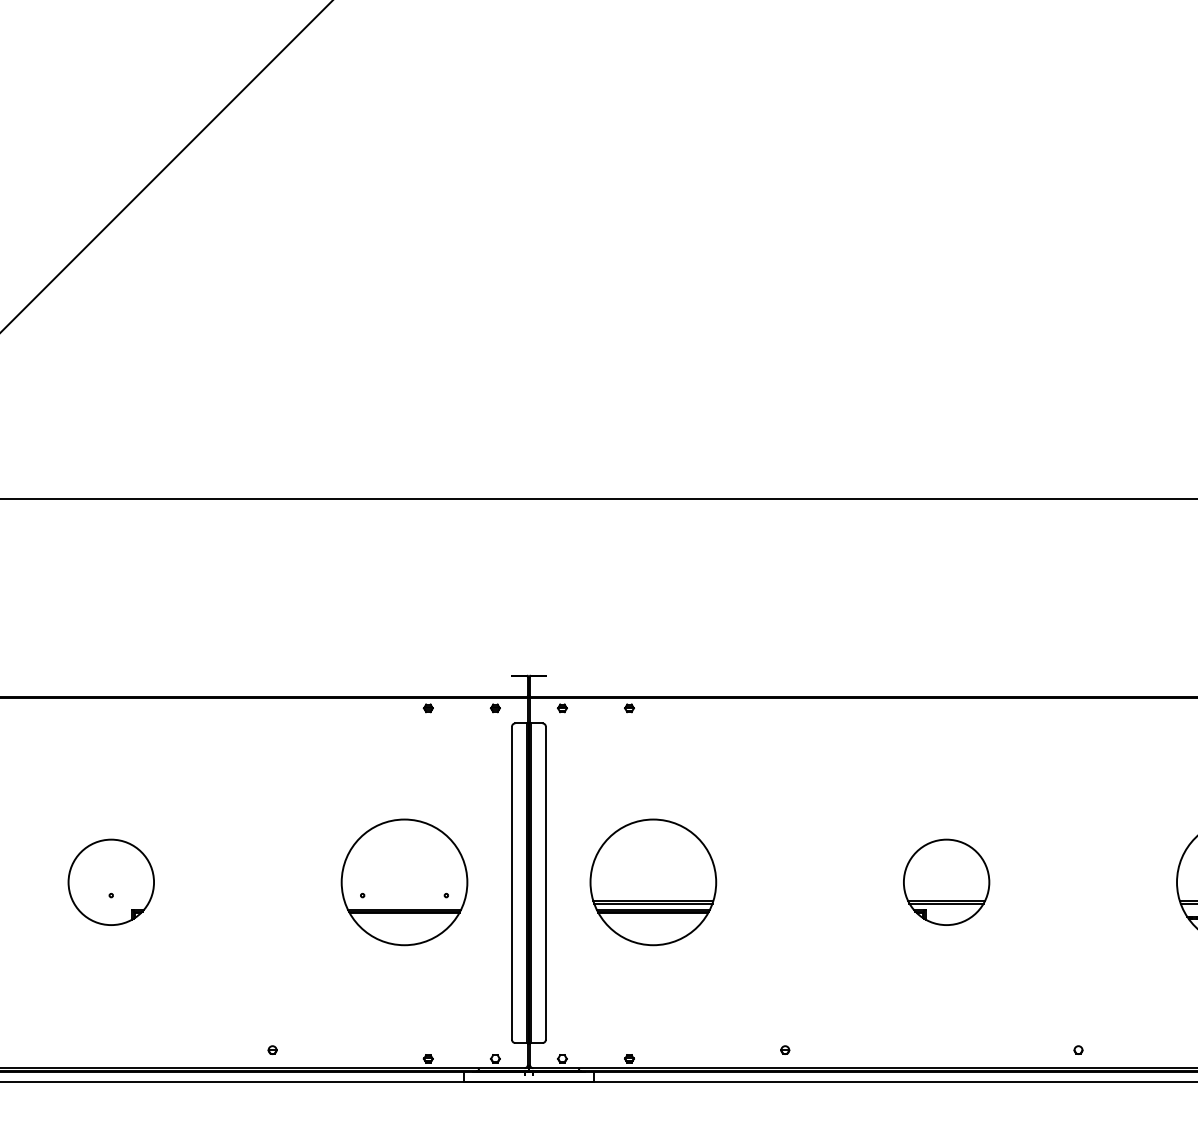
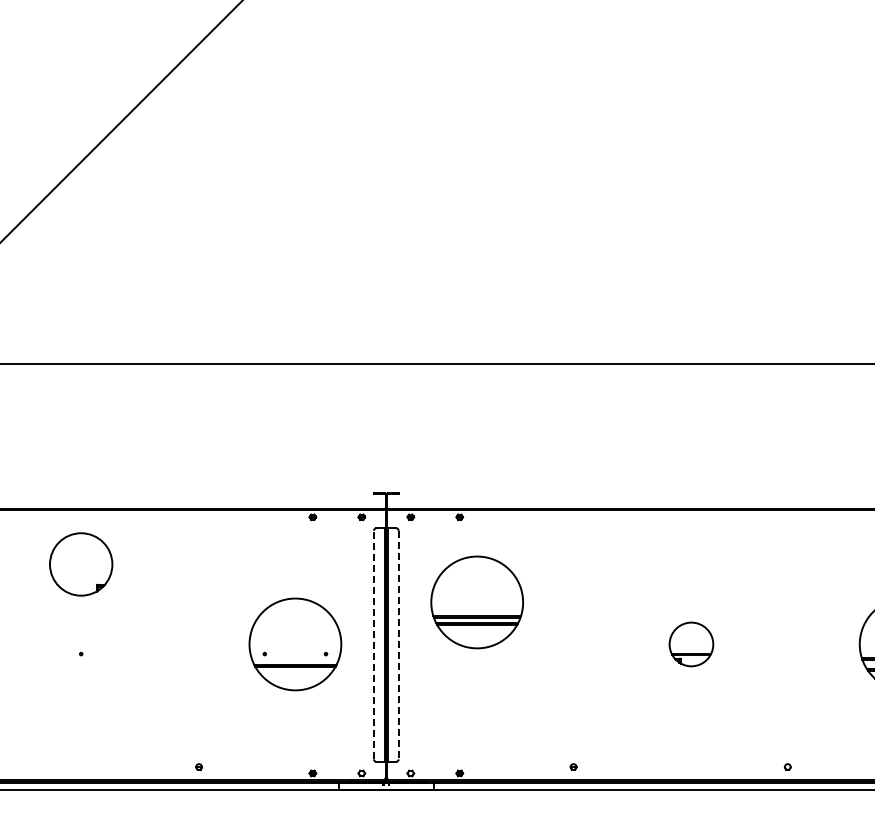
part: (111, 882) -> (81, 564), moved
line: (511, 882) -> (373, 644), solid -> dashed
part: (652, 882) -> (476, 602), moved
part: (946, 882) -> (691, 644), size x0.7
line: (545, 883) -> (398, 645), solid -> dashed

